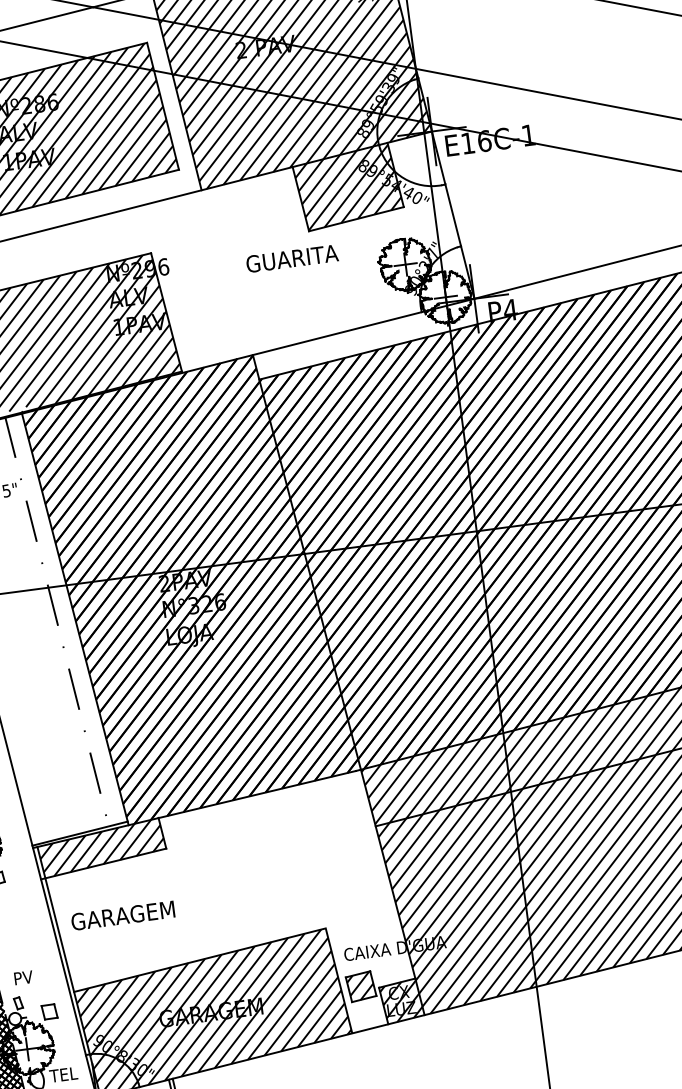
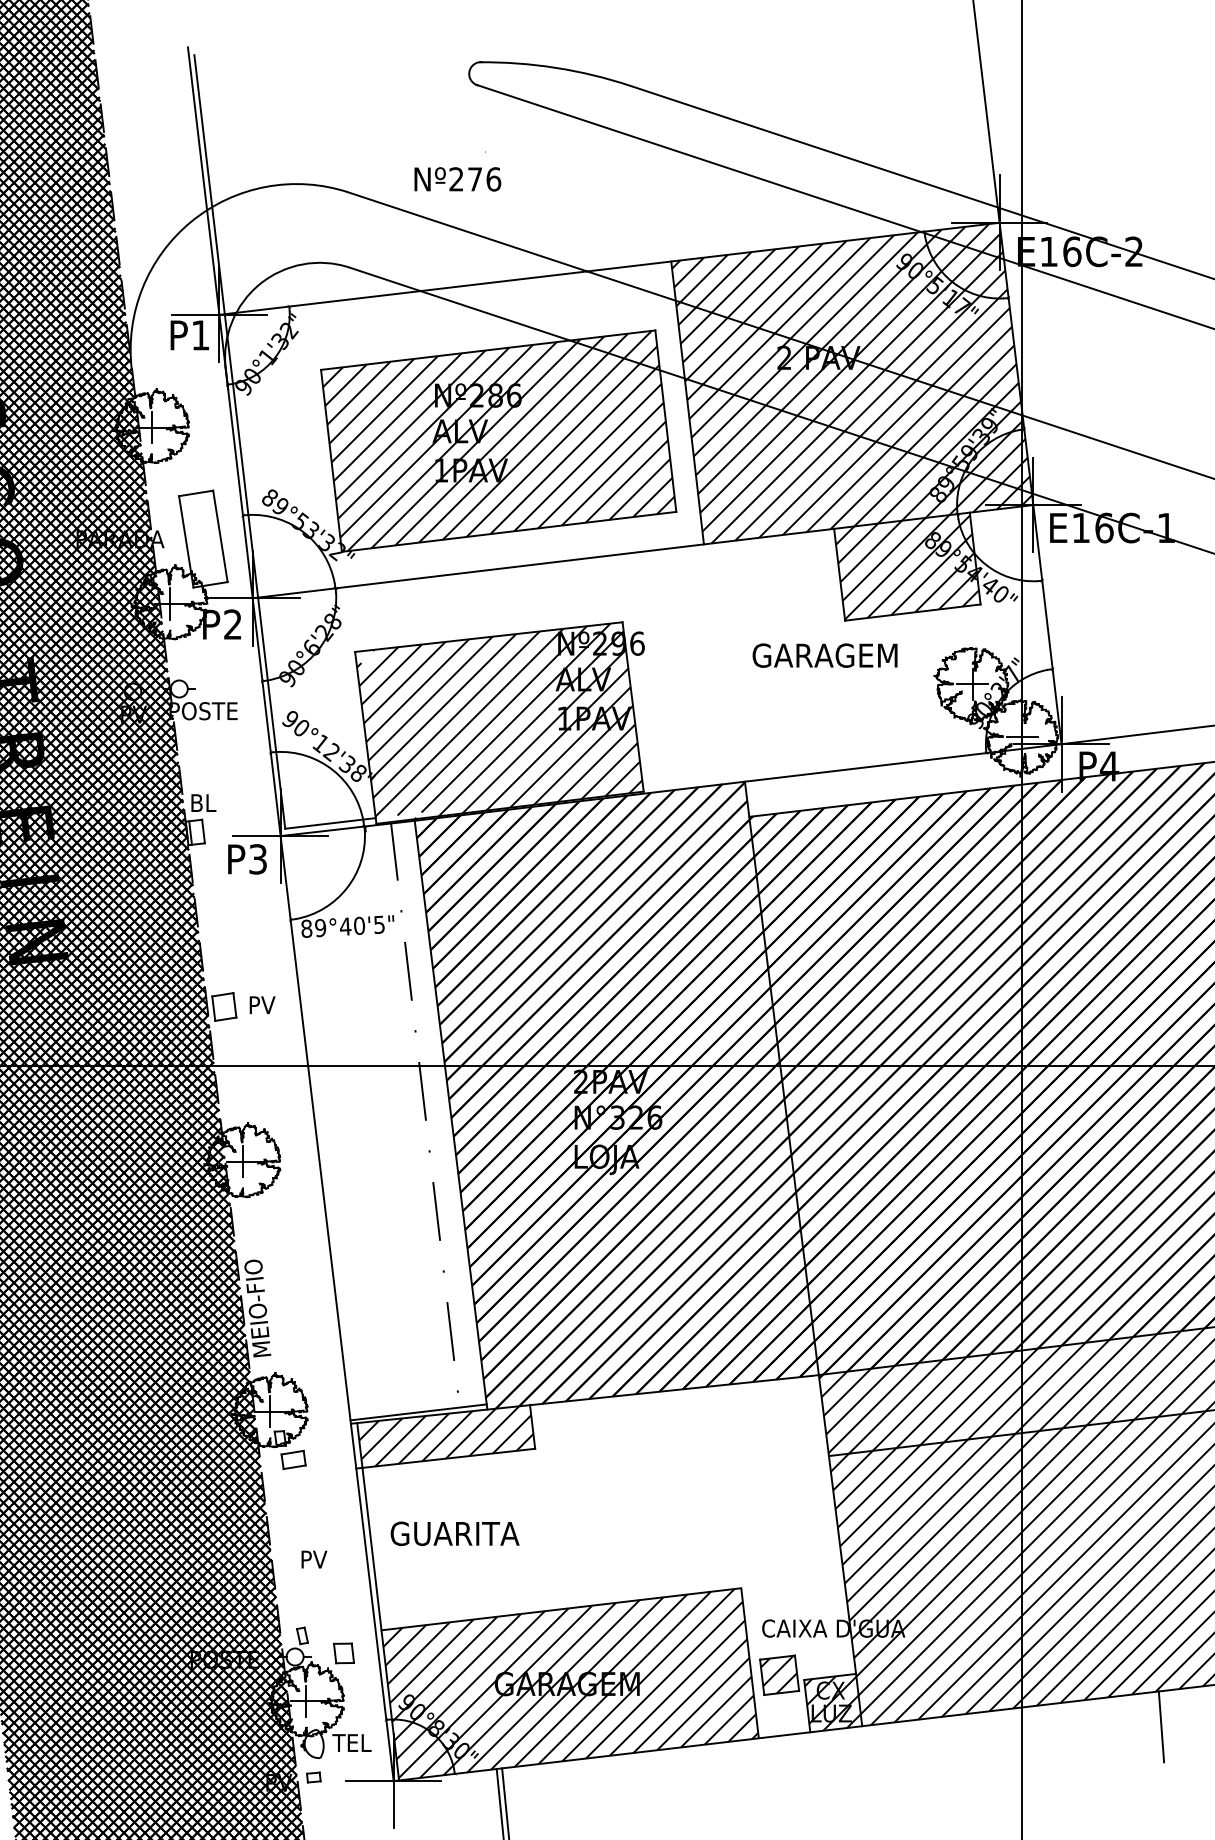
text: (305, 256) -> (835, 655), GUARITA -> GARAGEM
text: (130, 914) -> (473, 1533), GARAGEM -> GUARITA
text: (23, 977) -> (314, 1559), moved
line: (637, 987) -> (1161, 1726), added

